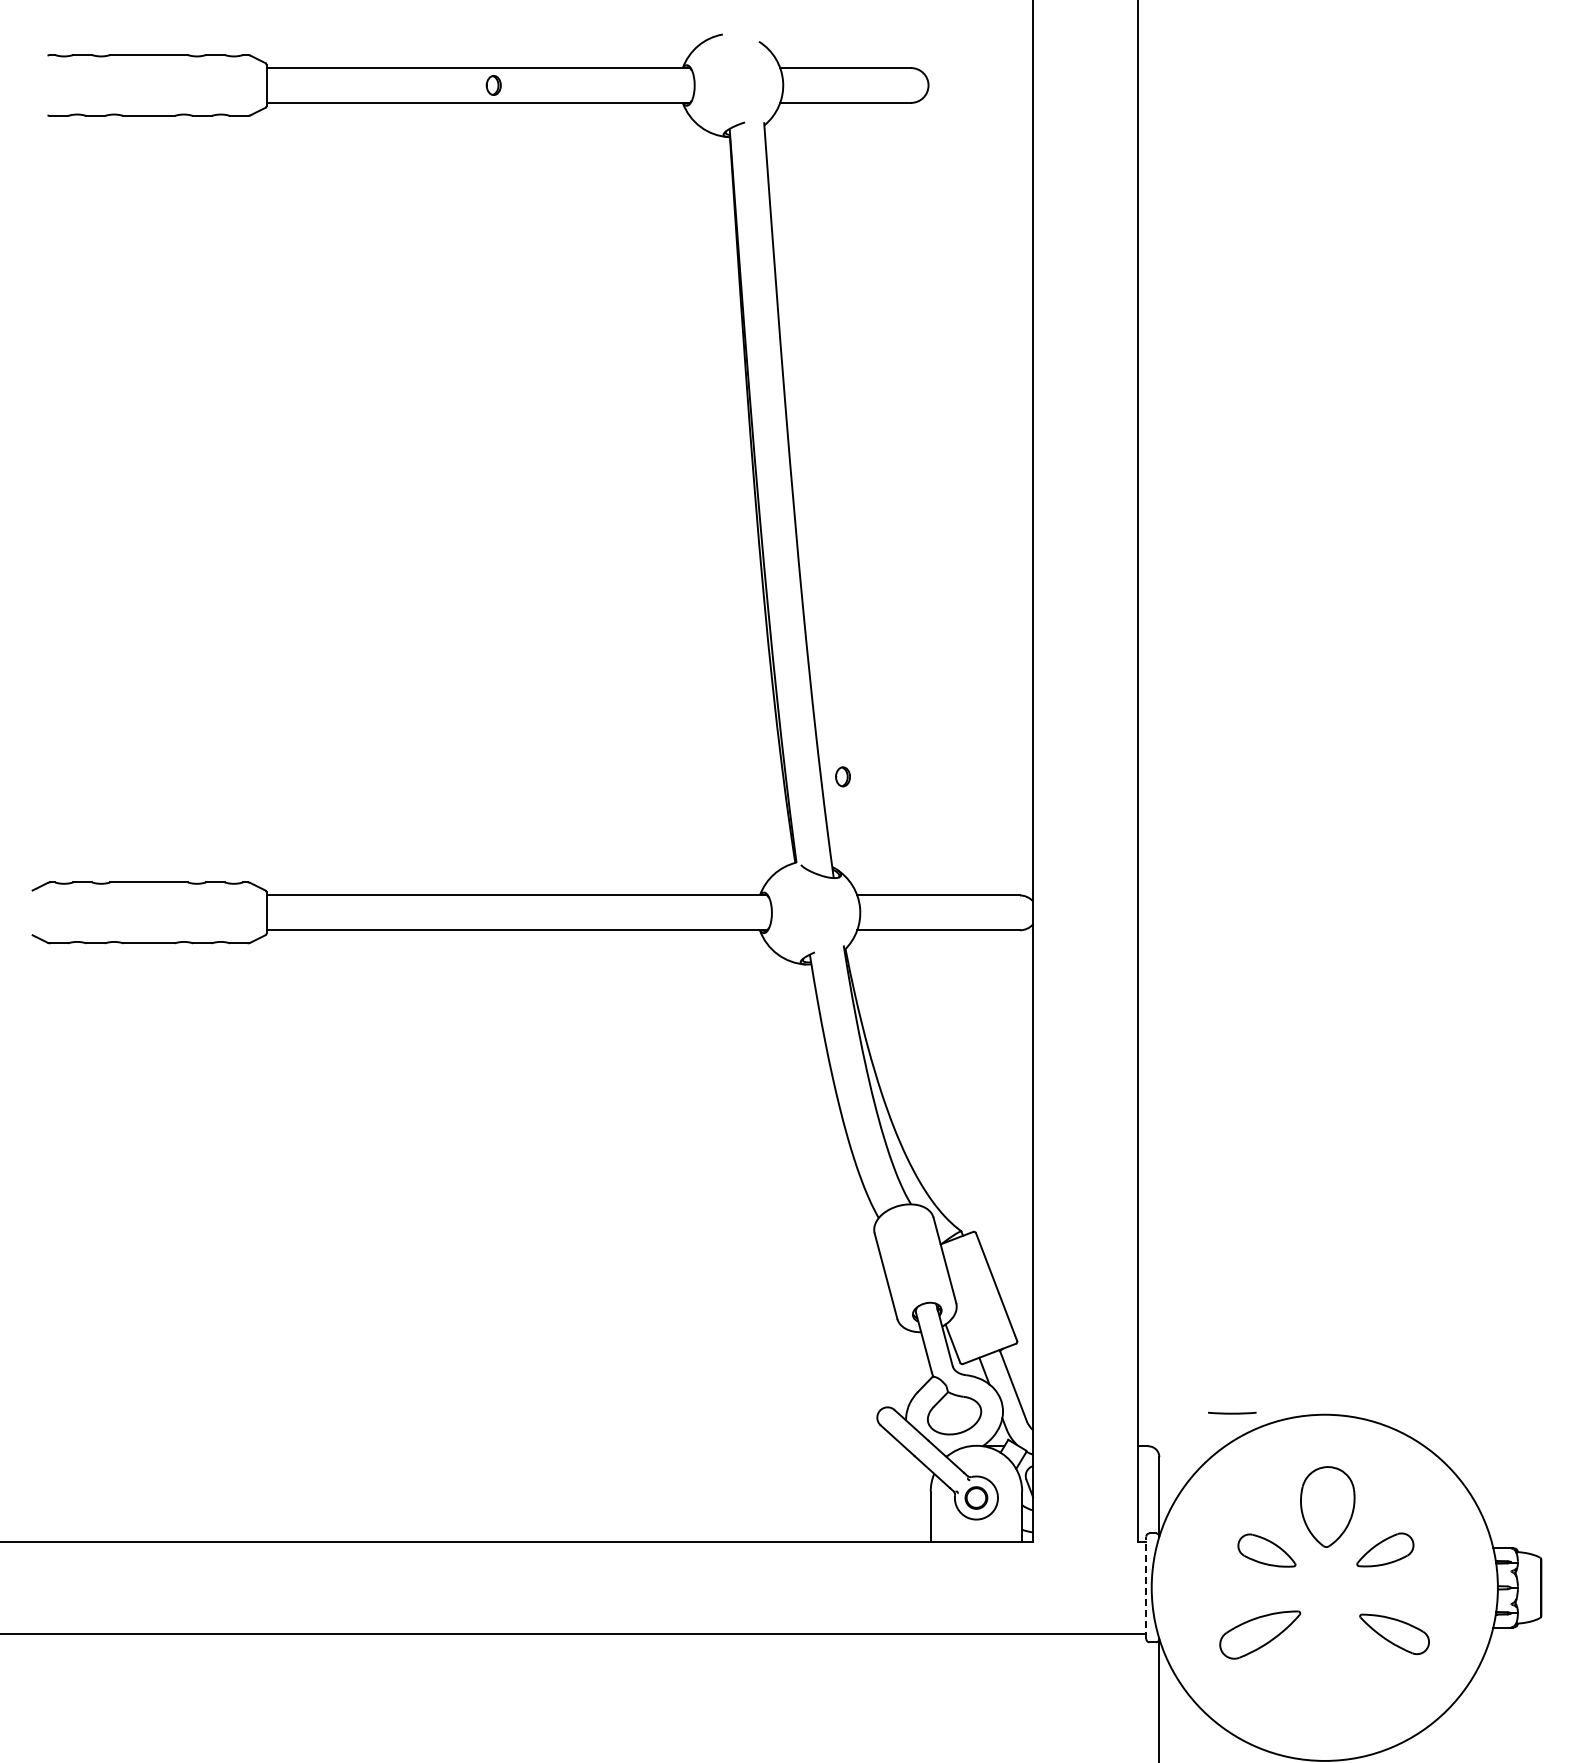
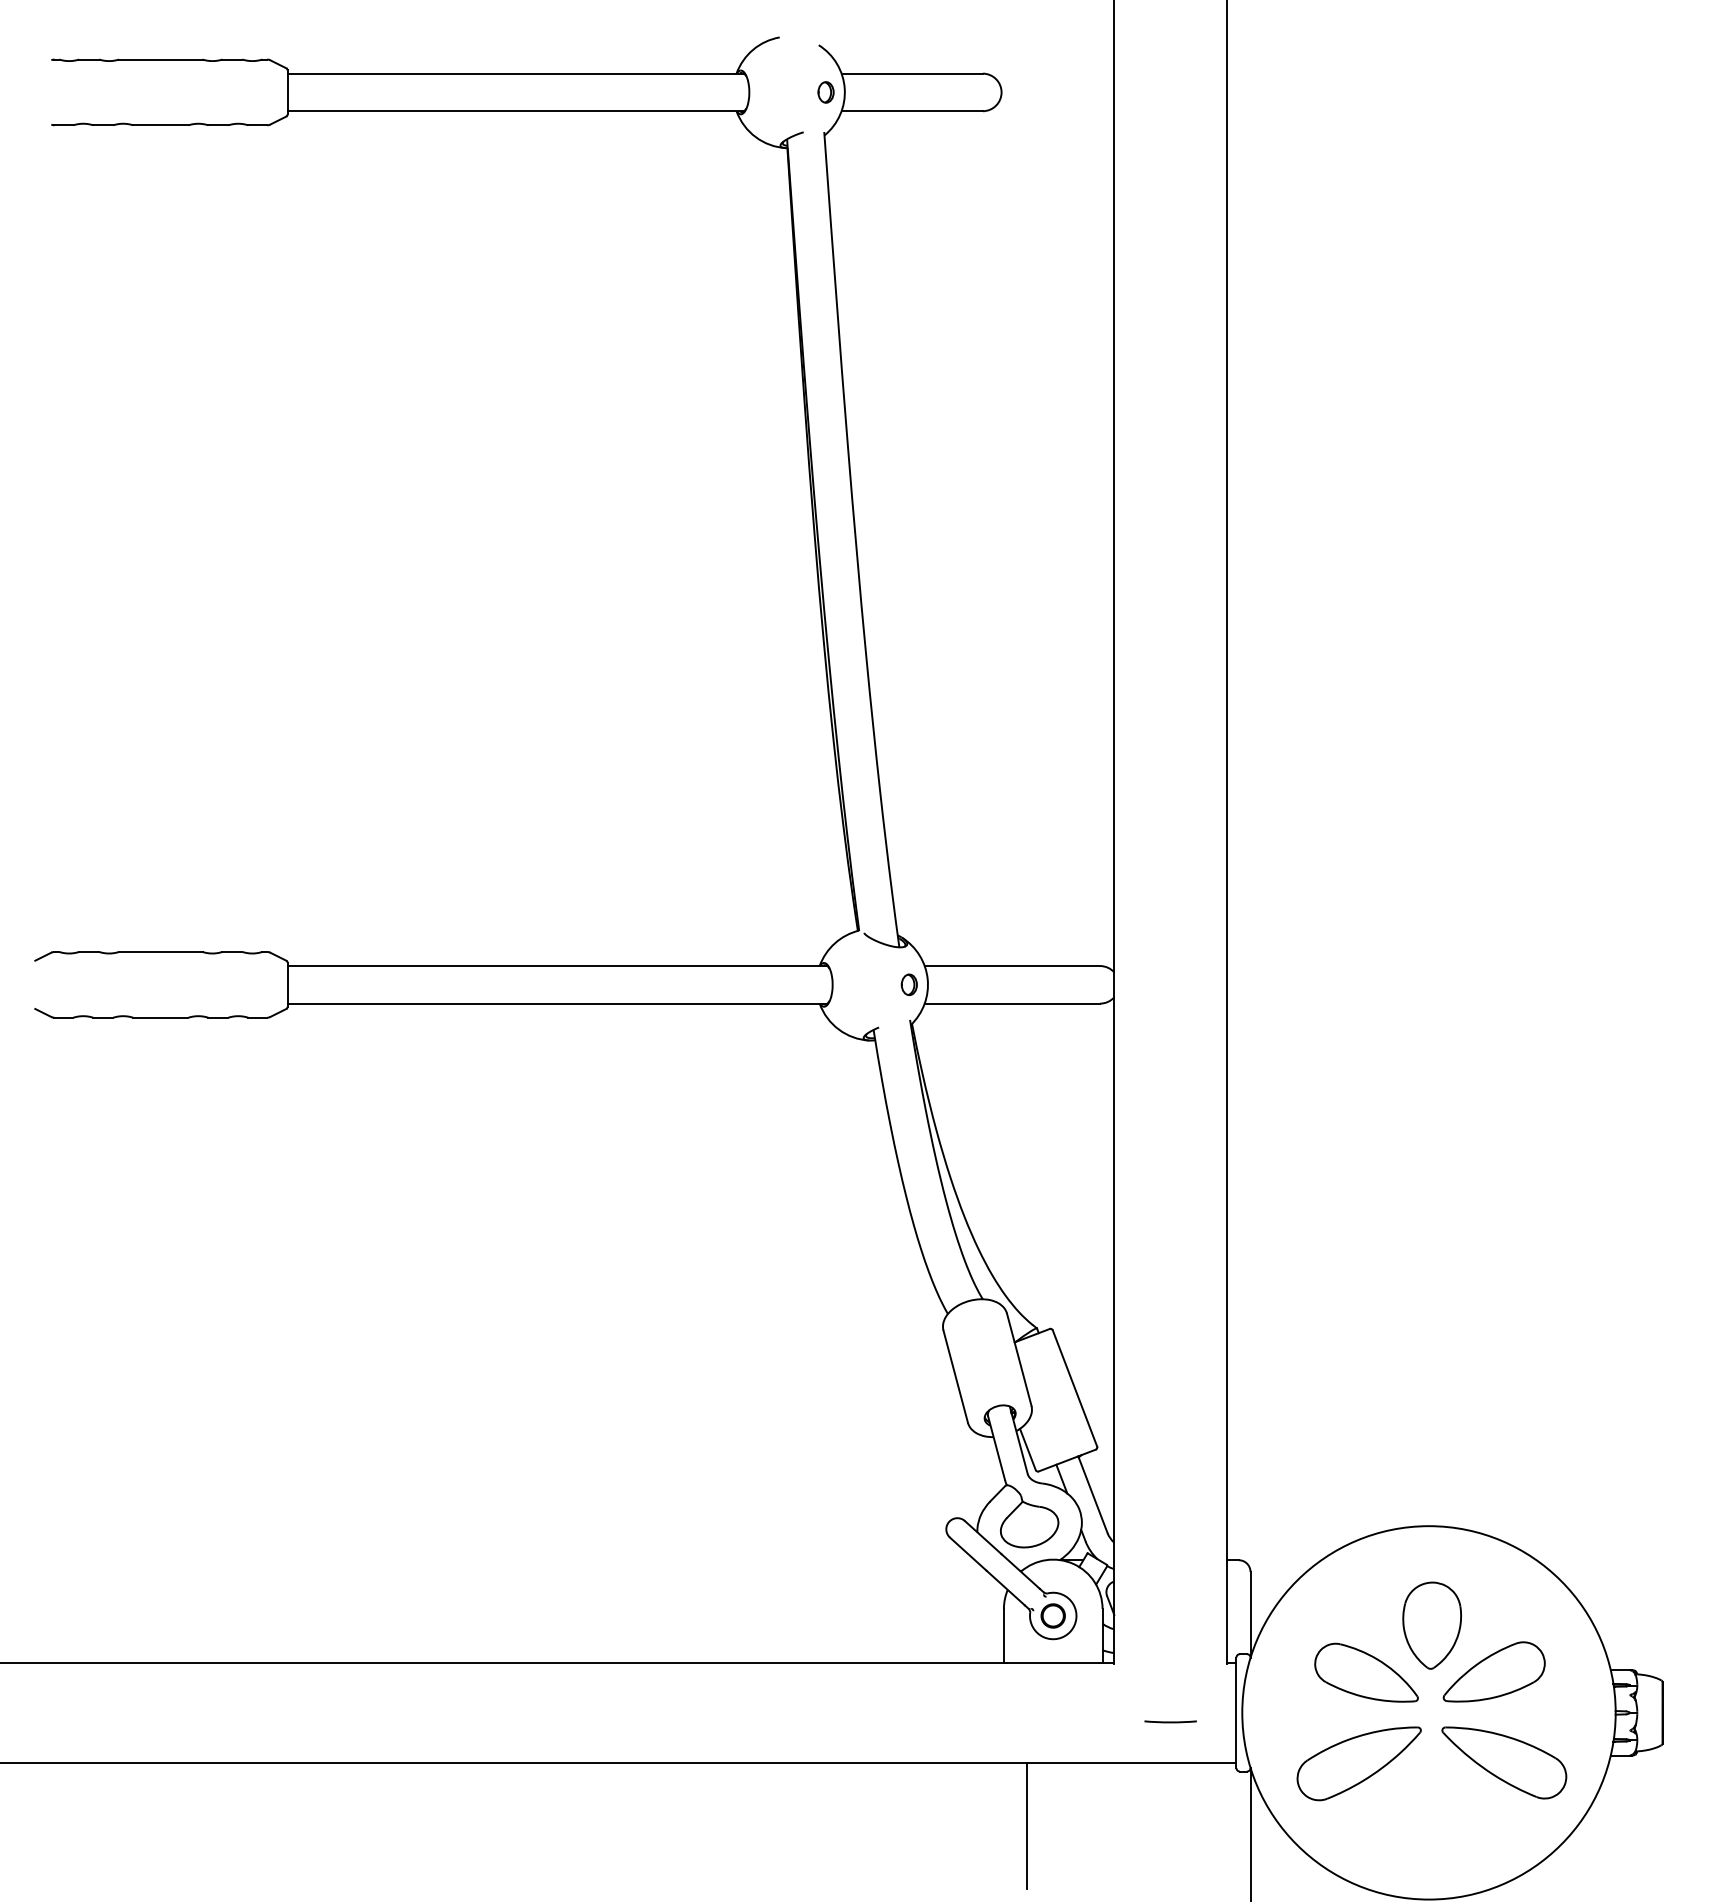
part: (493, 85) -> (825, 92), moved
part: (842, 776) -> (908, 984), moved
line: (1232, 1412) -> (1170, 1721), moved
part: (1385, 1549) -> (1494, 1671), size x1.67
part: (1266, 1550) -> (1366, 1672), size x1.67
line: (1146, 1587) -> (1236, 1712), dashed -> solid
part: (1260, 1634) -> (1359, 1763), size x1.43
part: (1394, 1634) -> (1504, 1763), size x1.67
line: (952, 1692) -> (1027, 1825), added

